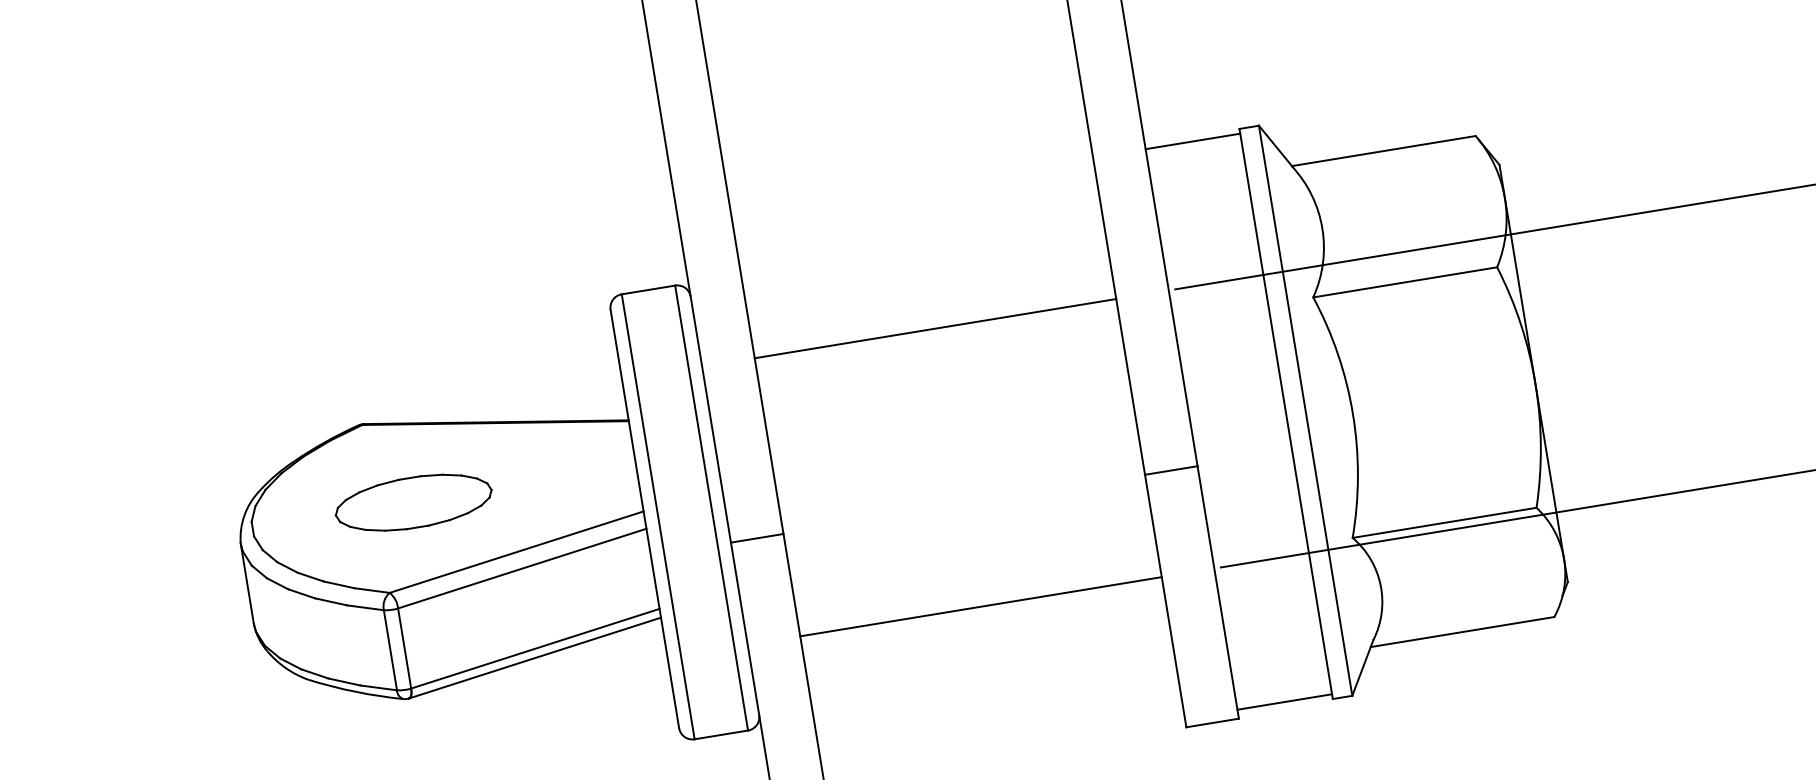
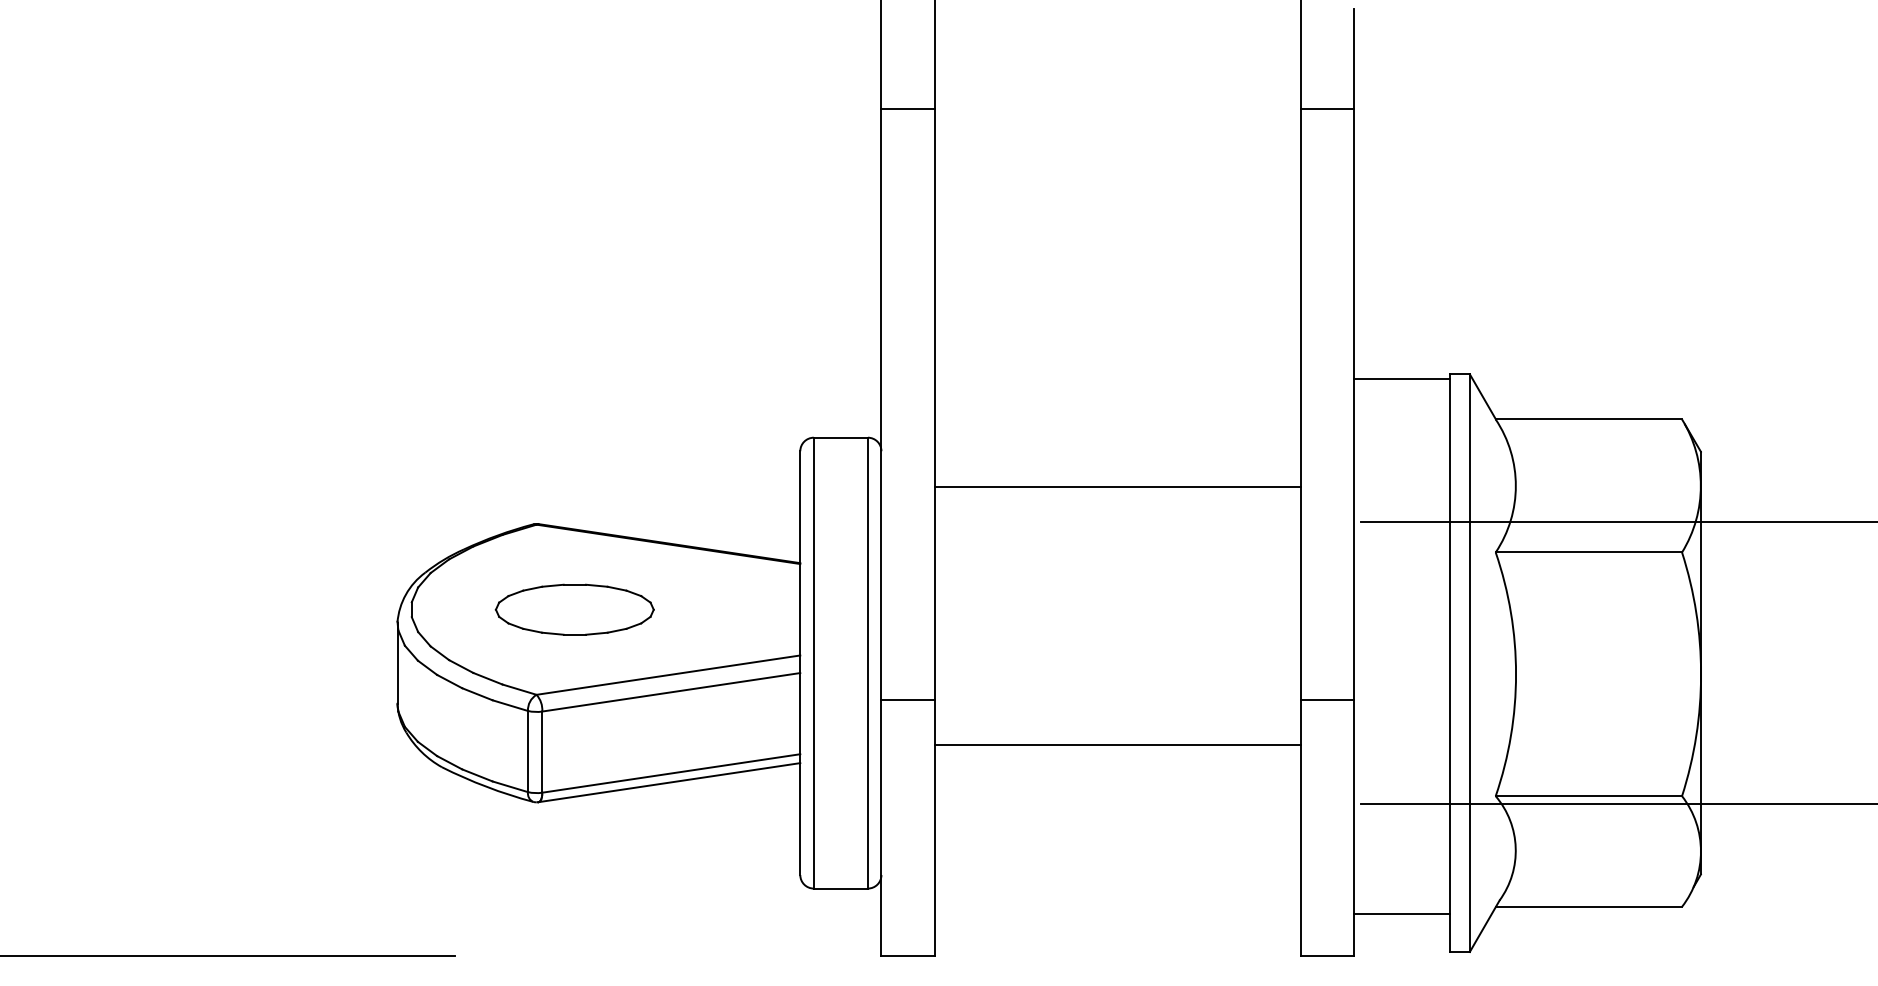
line: (935, 328) -> (1117, 487), moved
line: (980, 607) -> (1117, 745), moved
line: (1285, 702) -> (1402, 914), moved

